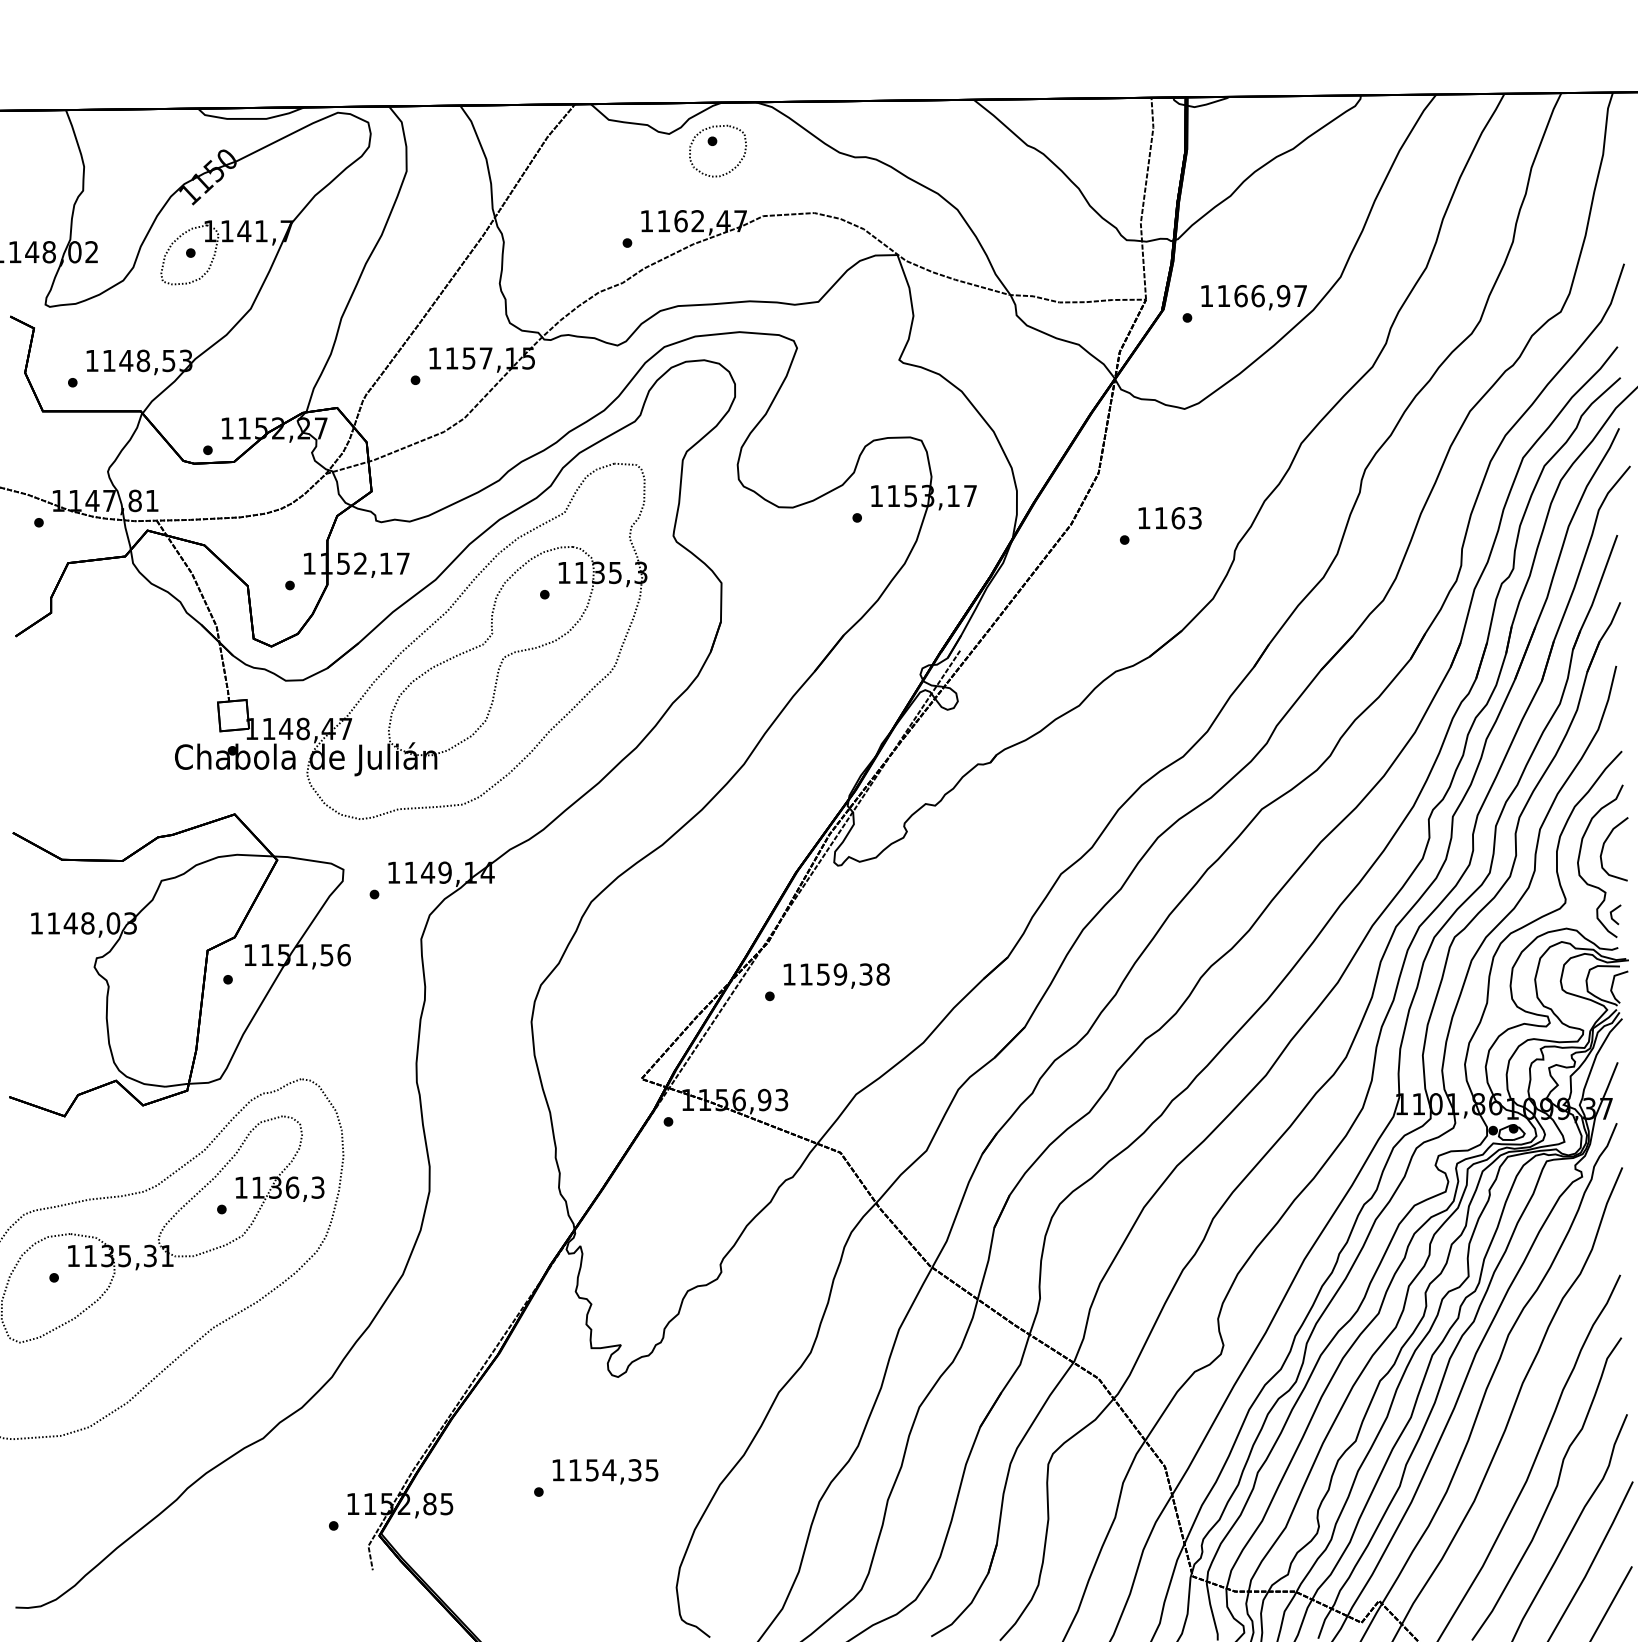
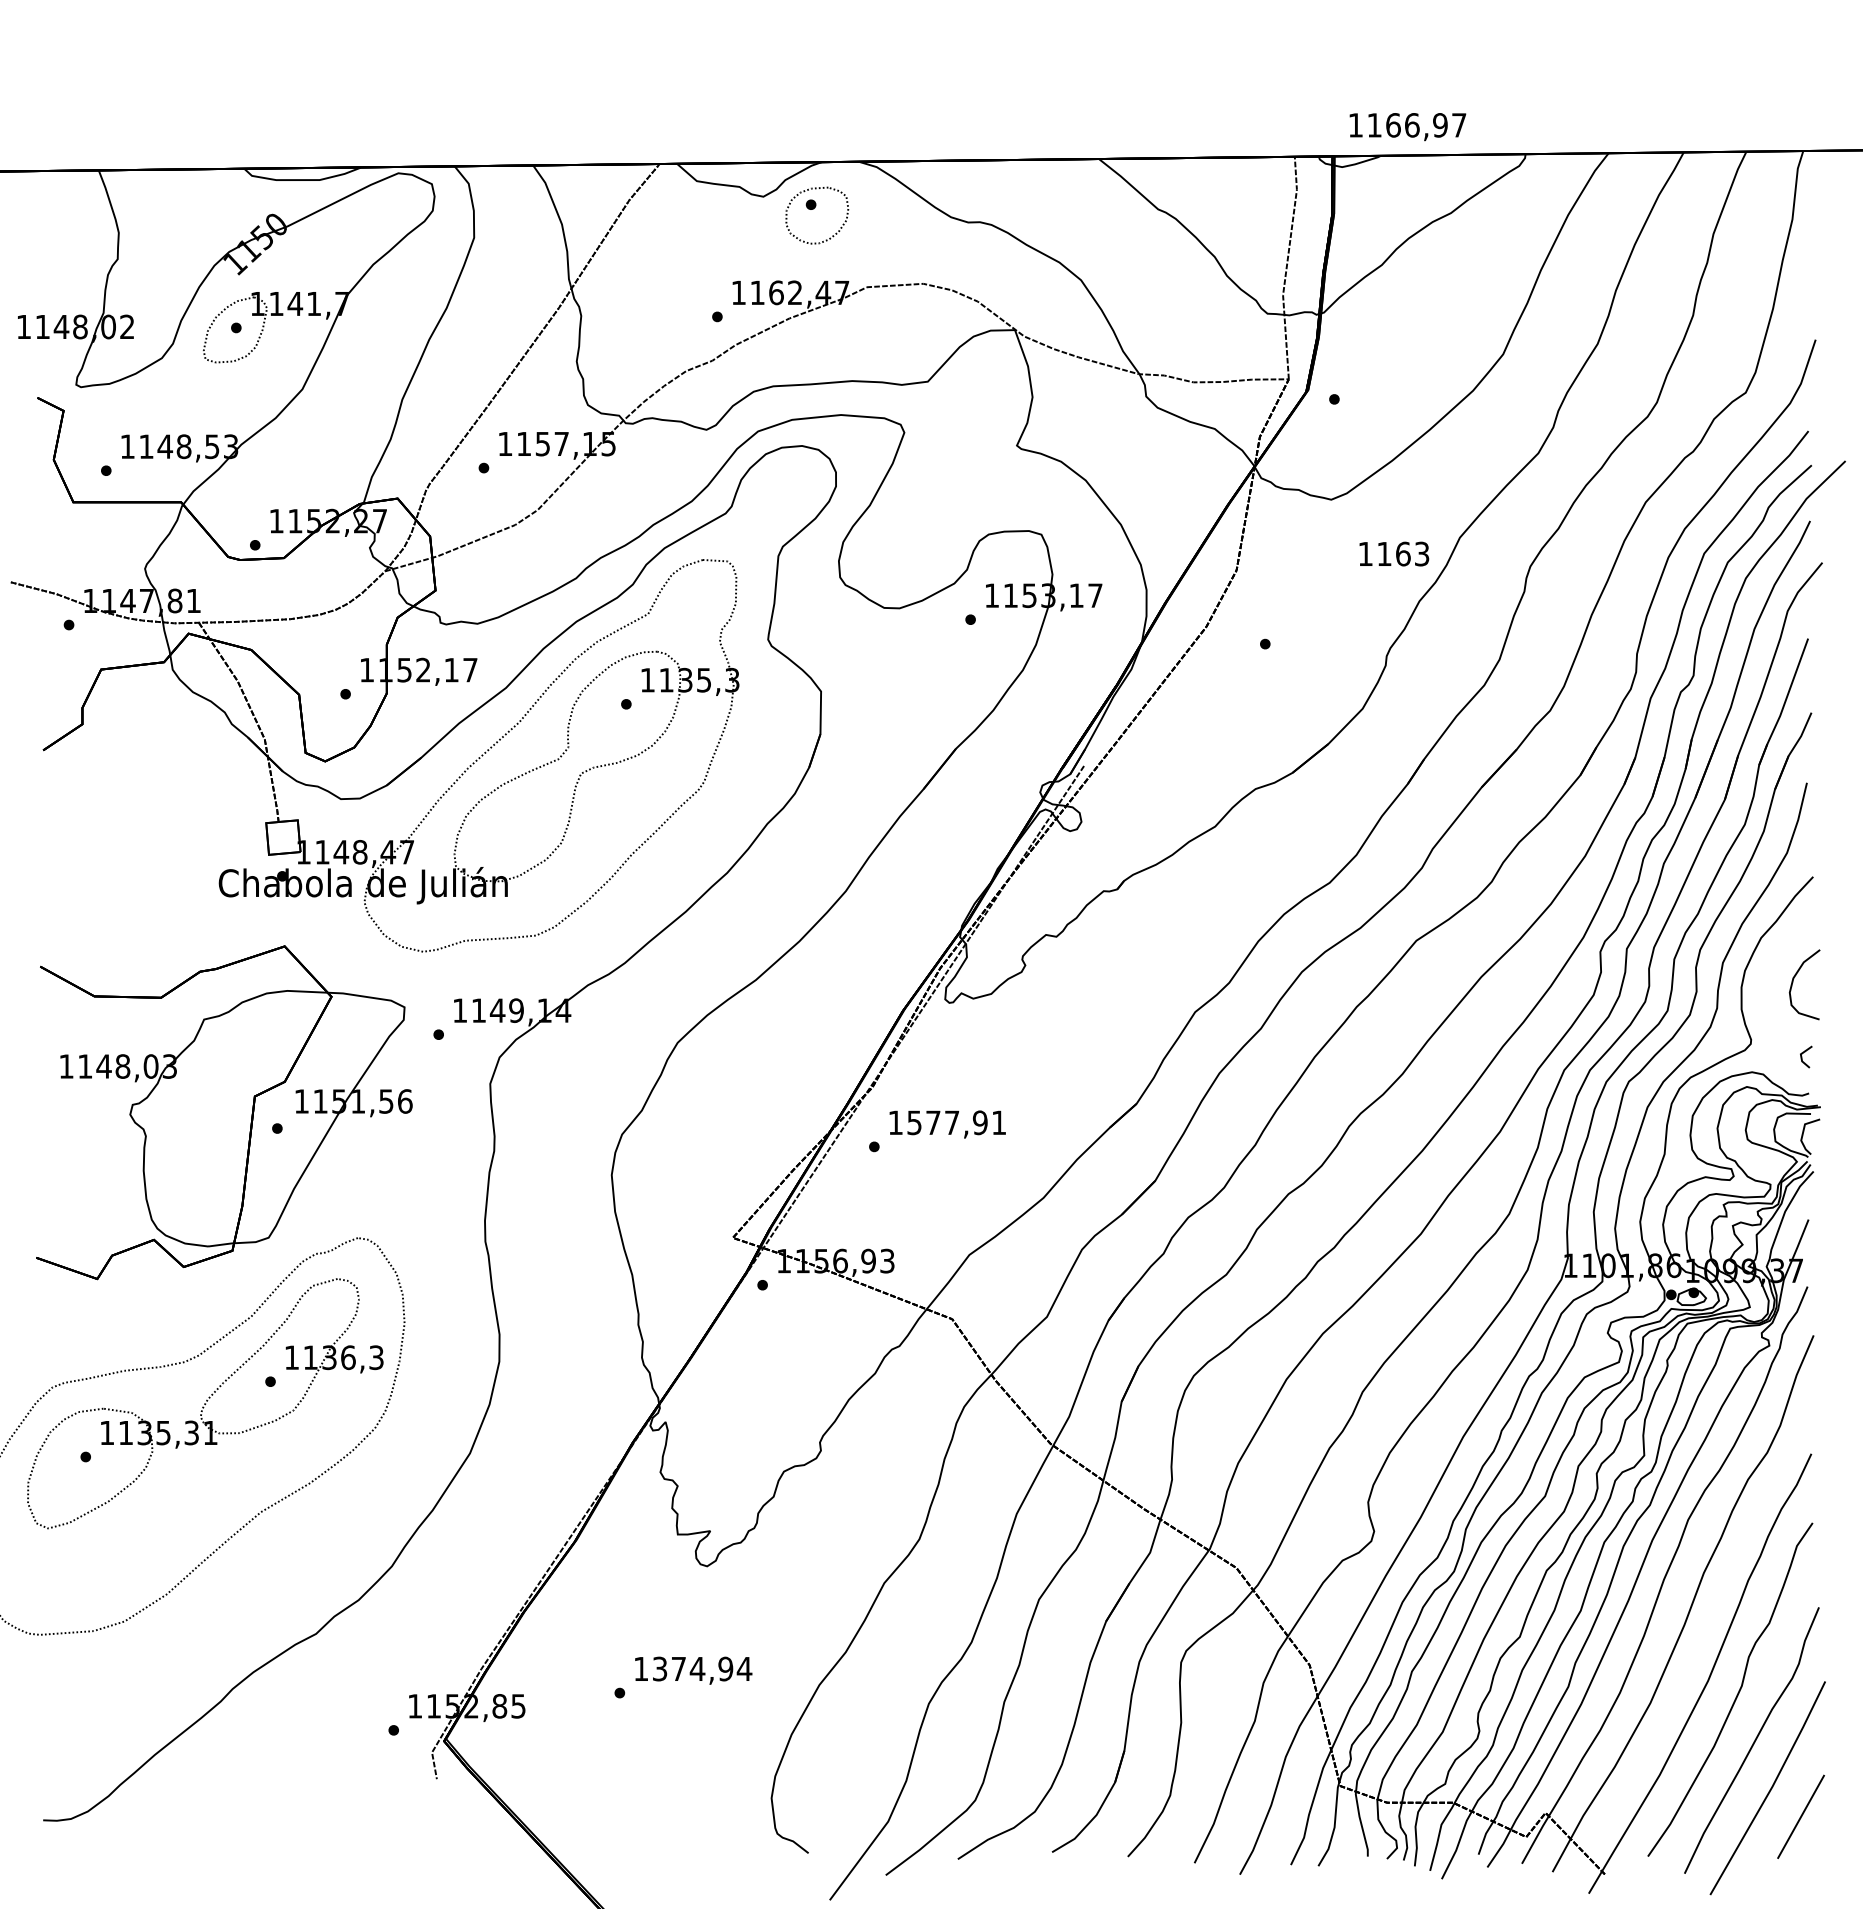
text: (1253, 298) -> (1407, 127), moved
text: (1170, 517) -> (1394, 553), moved
curve: (1580, 855) -> (1767, 991), removed
text: (844, 974) -> (956, 1122), 1159,38 -> 1577,91
text: (613, 1469) -> (702, 1668), 1154,35 -> 1374,94

